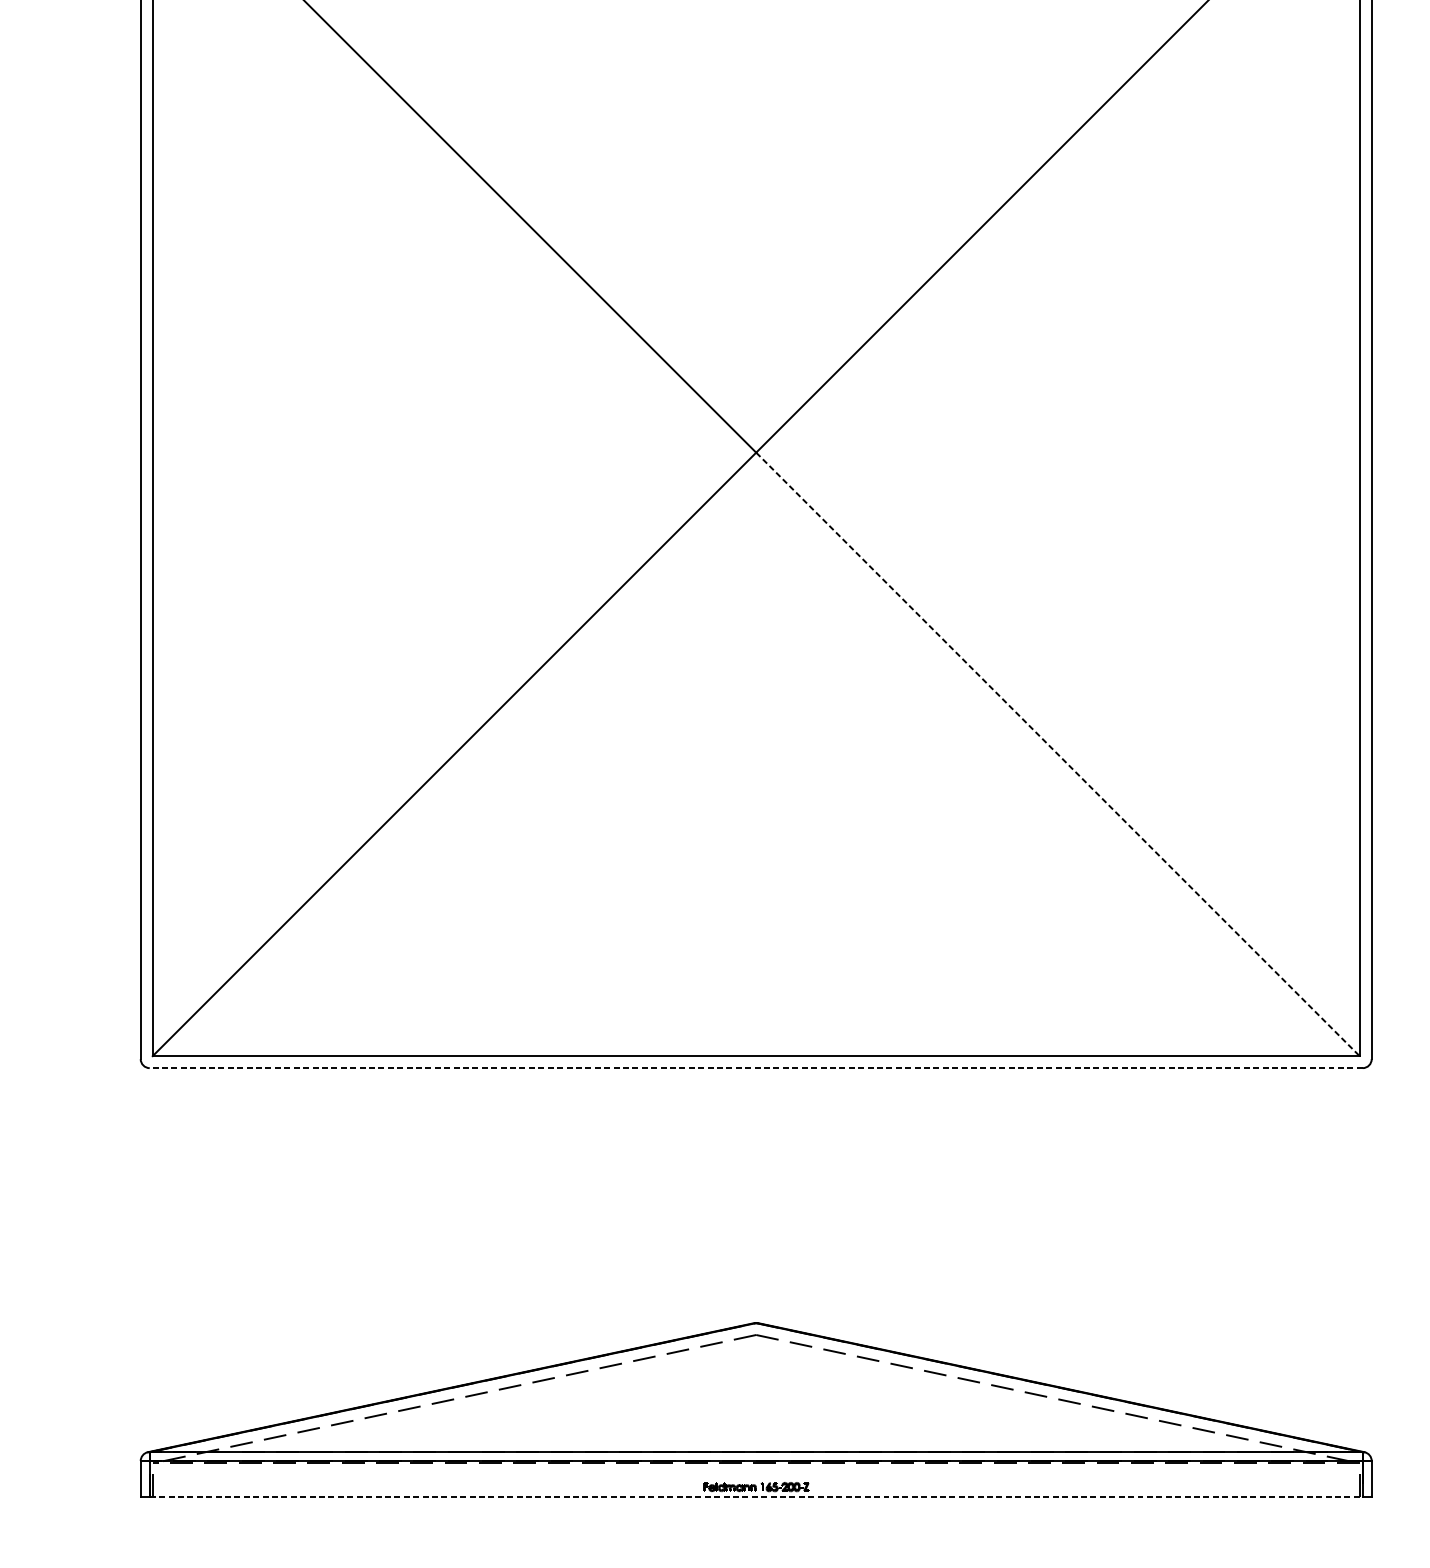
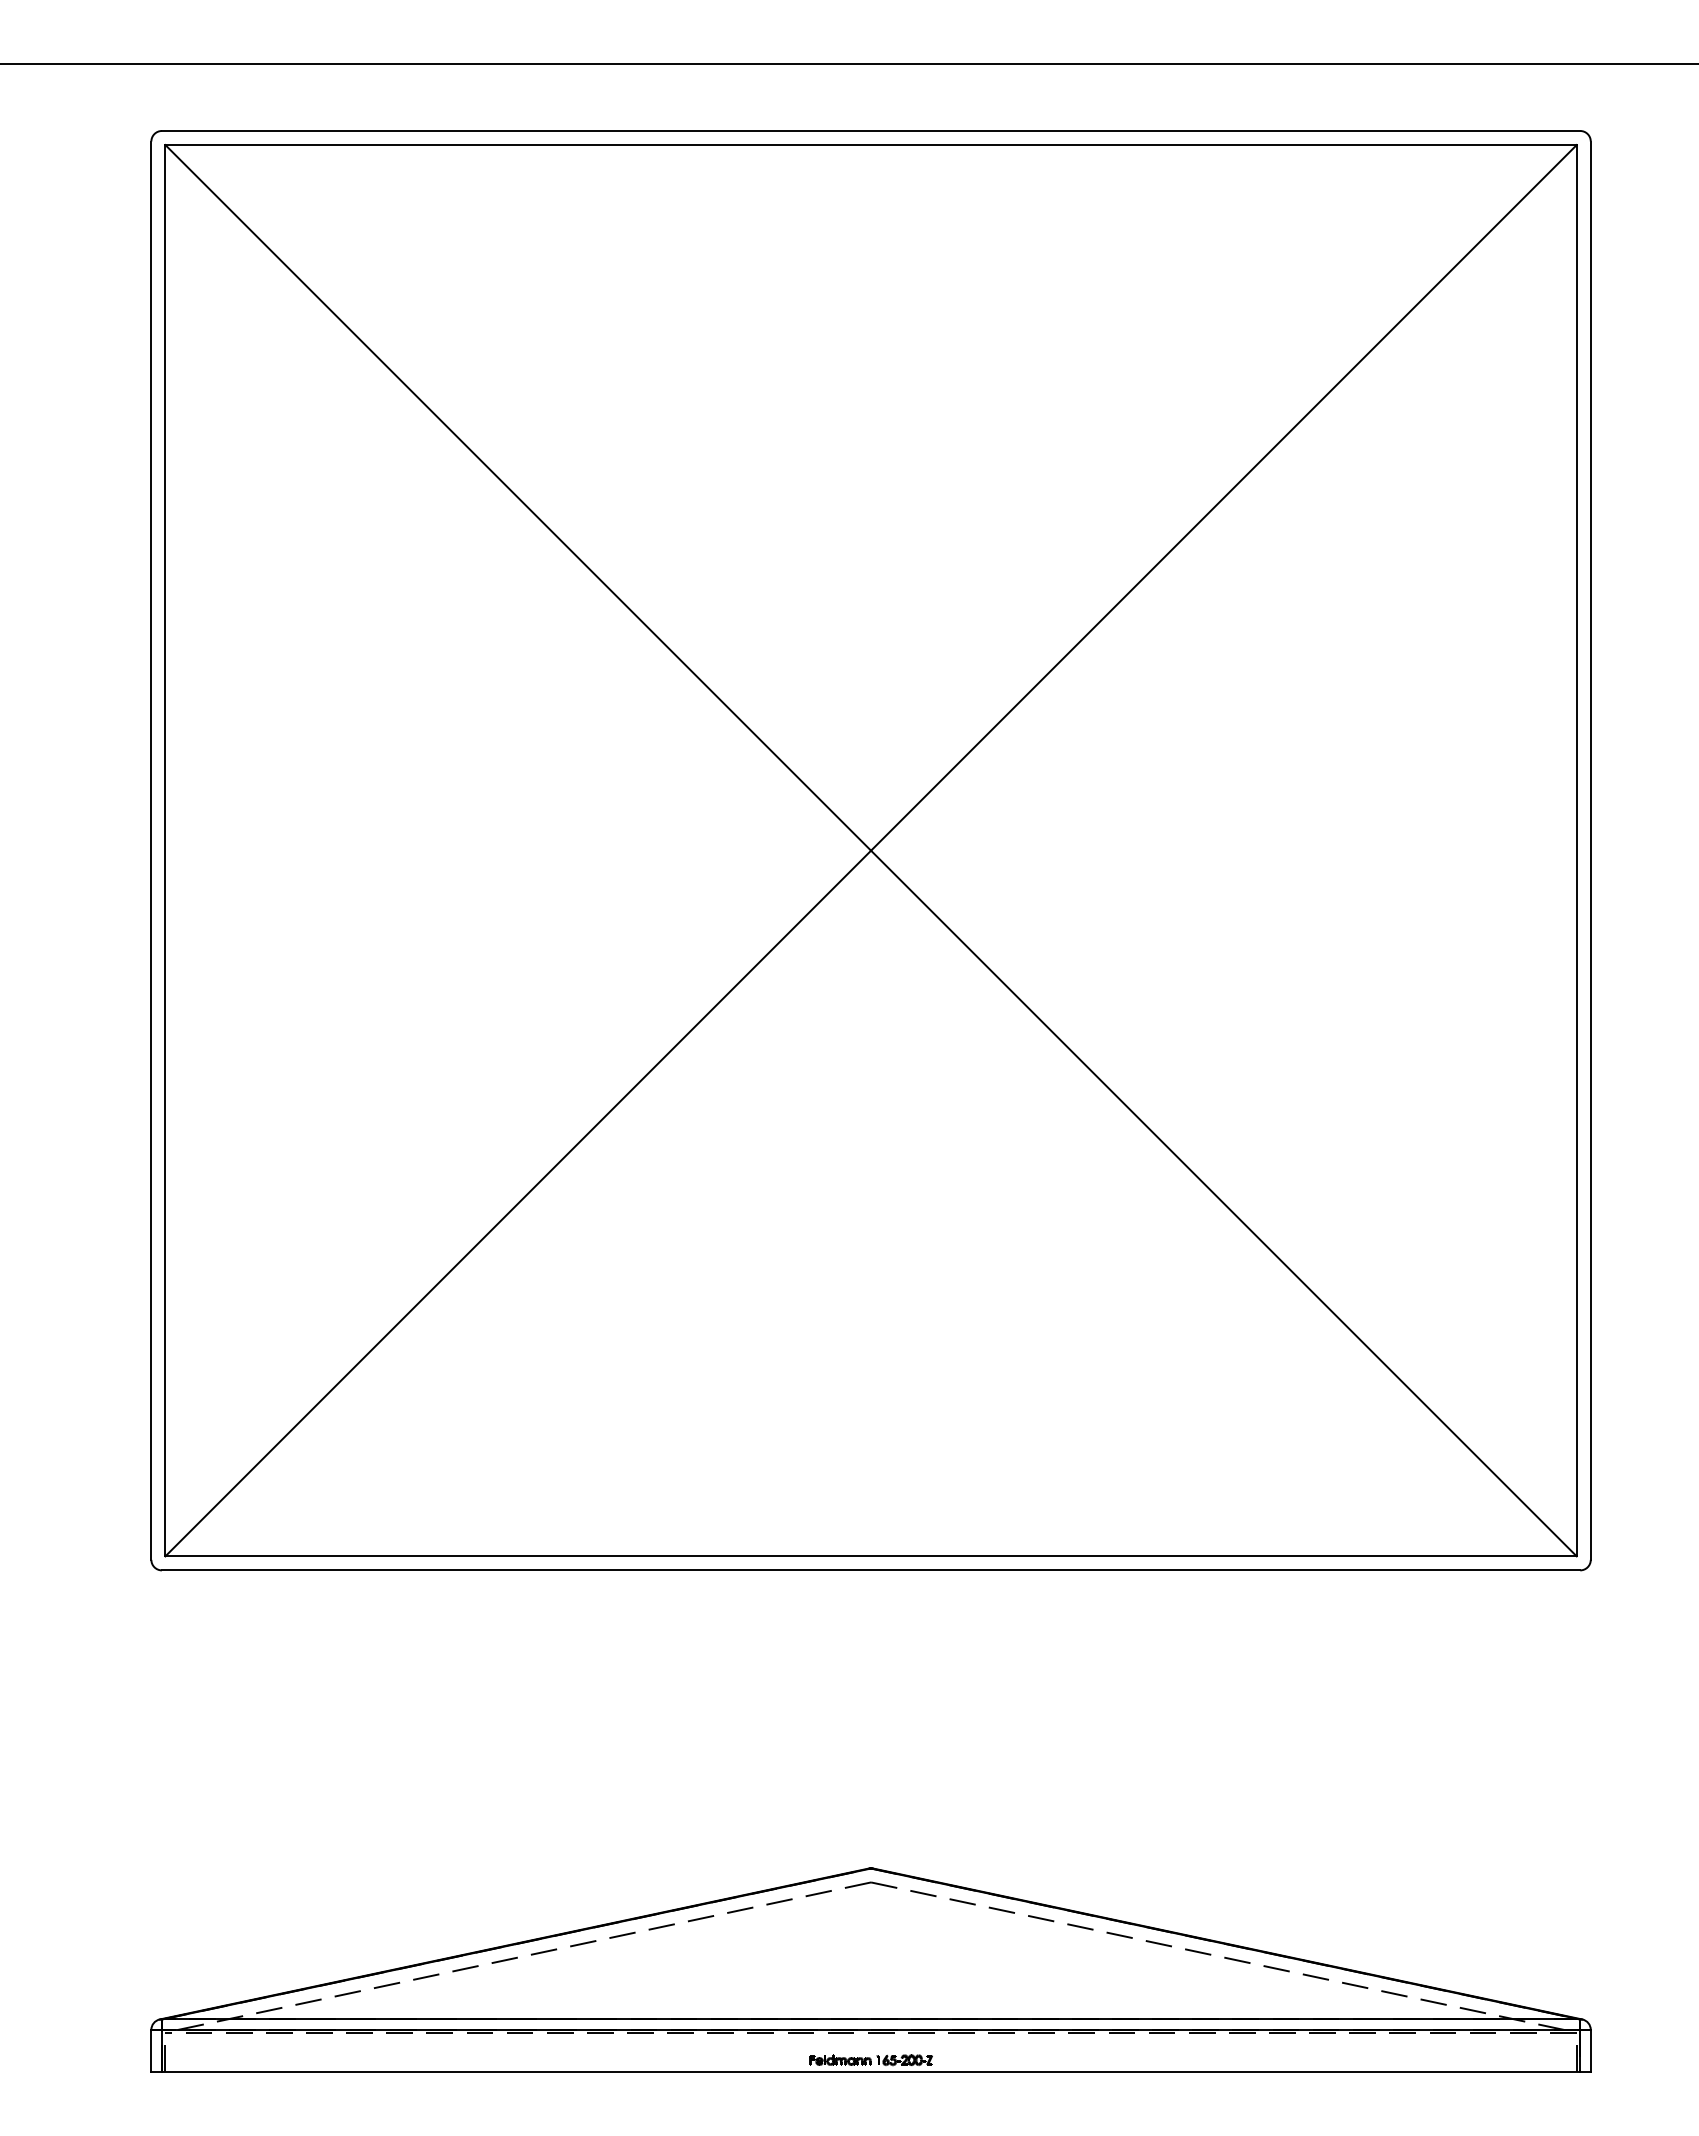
line: (1057, 754) -> (1223, 1203), dashed -> solid
line: (755, 1068) -> (870, 1570), dashed -> solid
line: (756, 1496) -> (871, 2071), dashed -> solid

